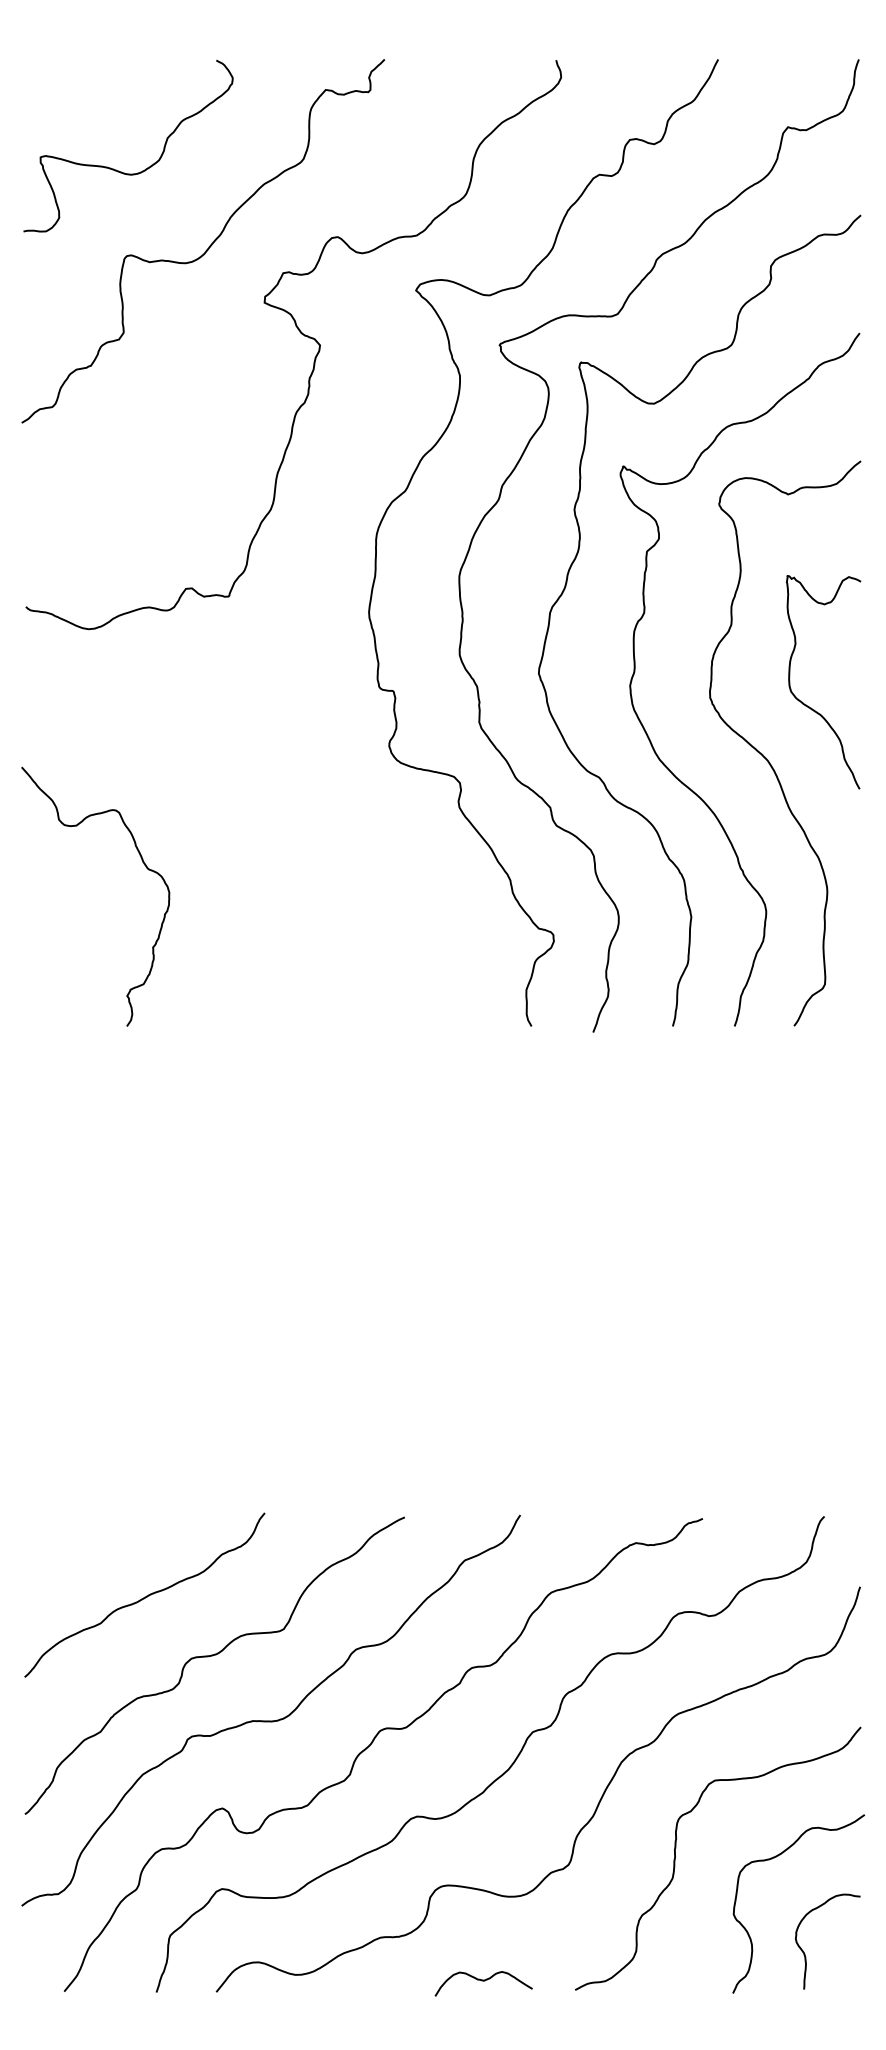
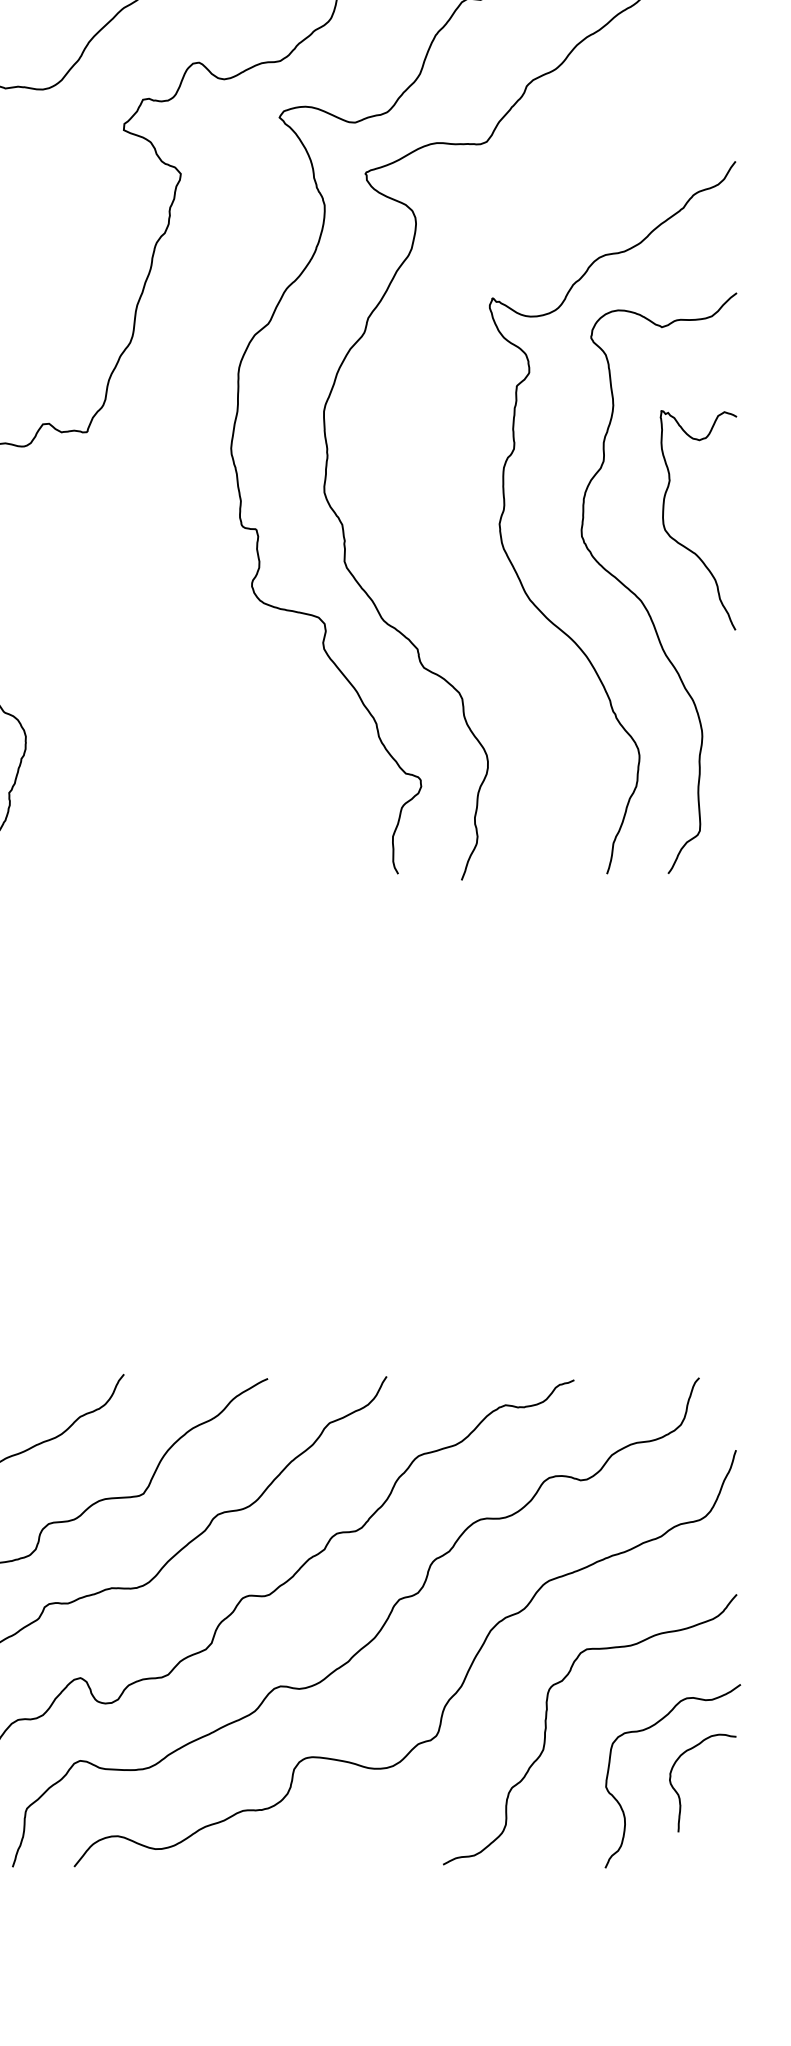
curve: (566, 586) -> (434, 421), removed
curve: (805, 1953) -> (679, 1795), moved
curve: (483, 1981) -> (348, 1855), removed

